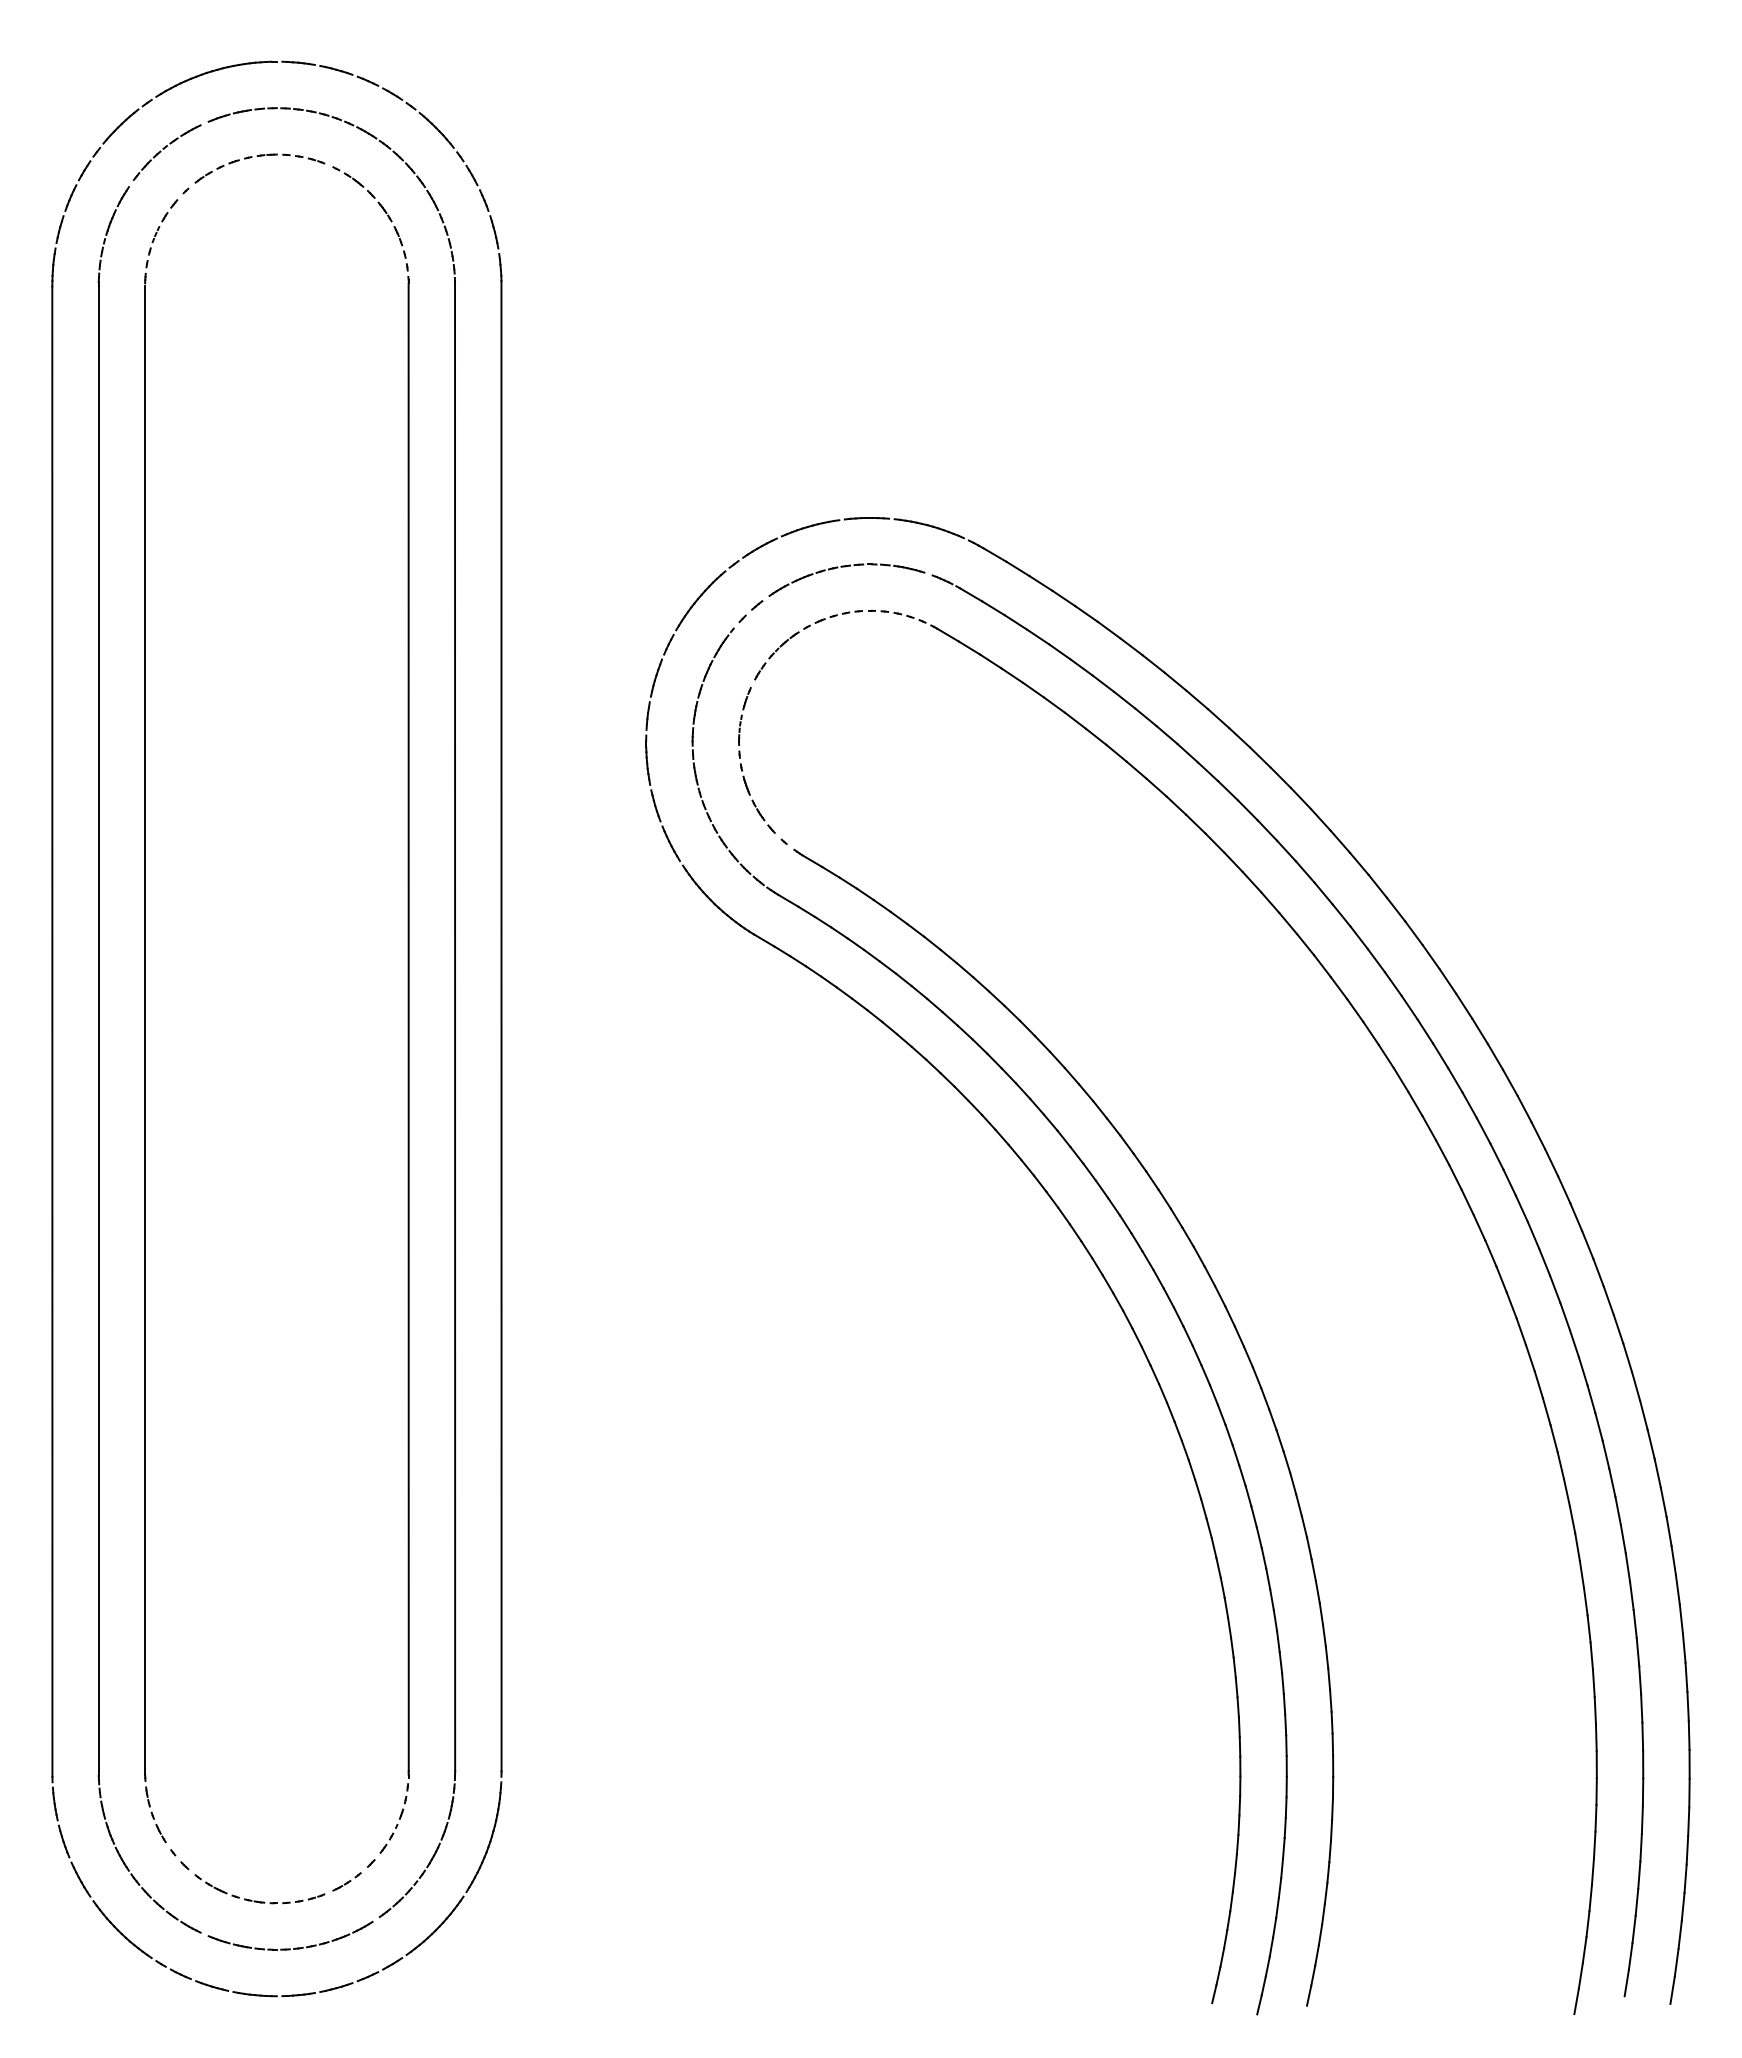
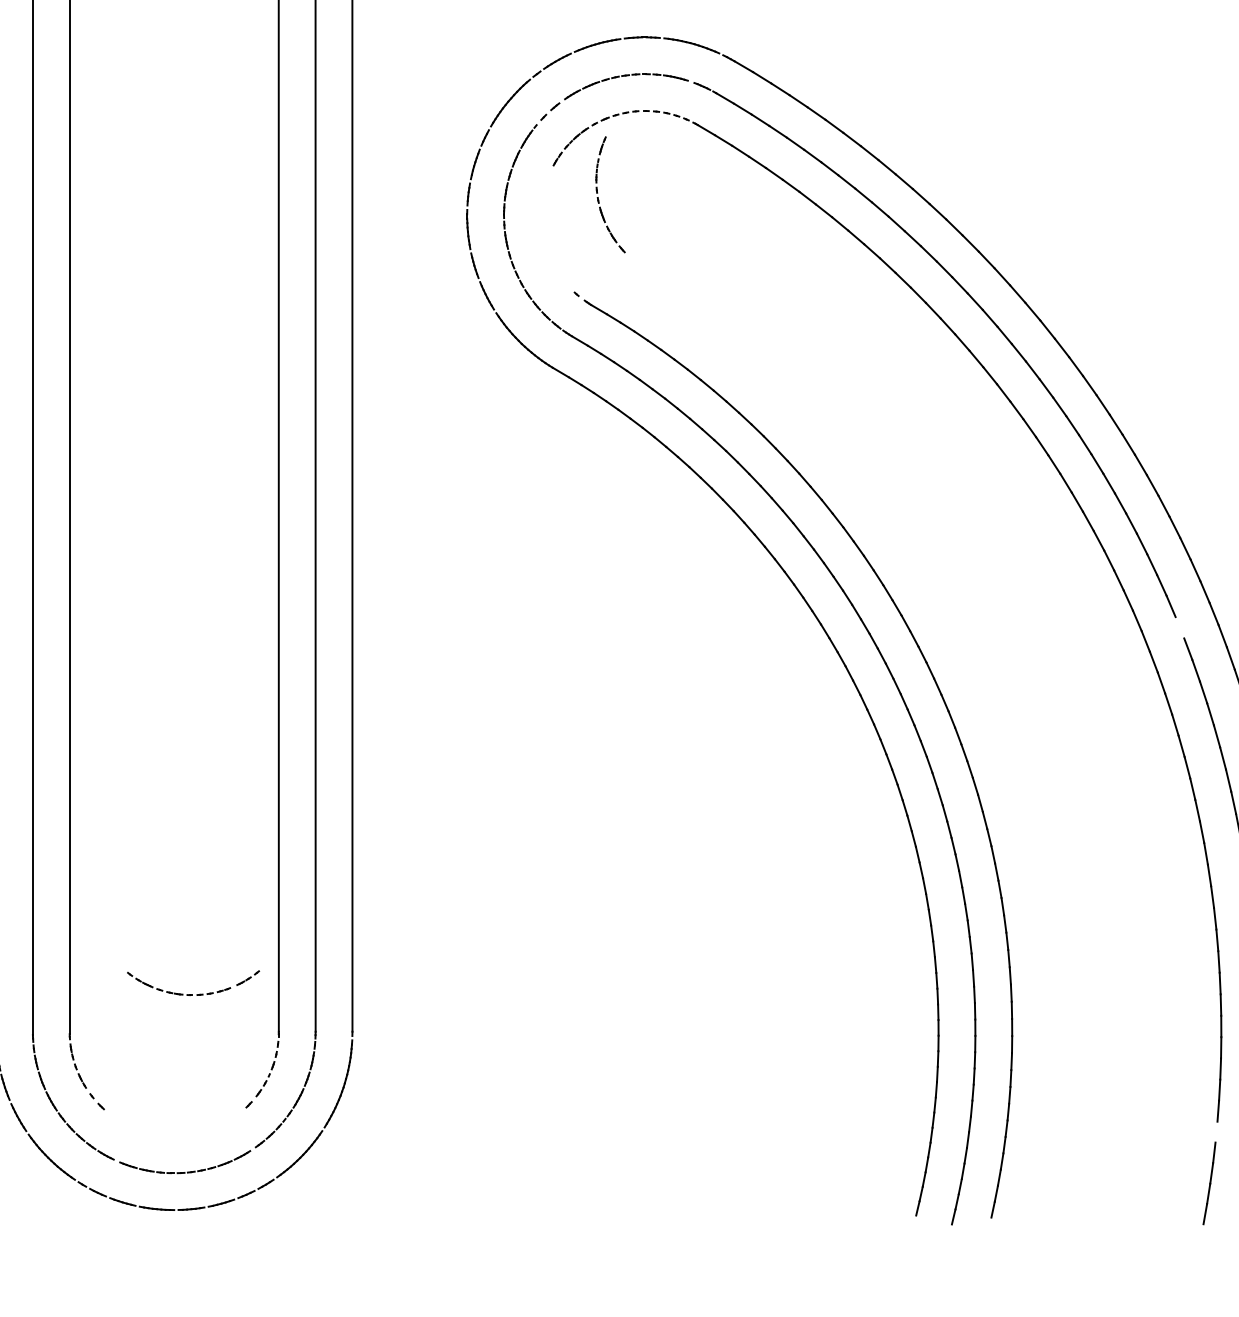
part: (742, 766) -> (599, 199), moved
line: (1544, 1261) -> (1179, 627), removed
line: (1590, 1897) -> (1216, 1131), removed
part: (277, 1902) -> (192, 994), moved

